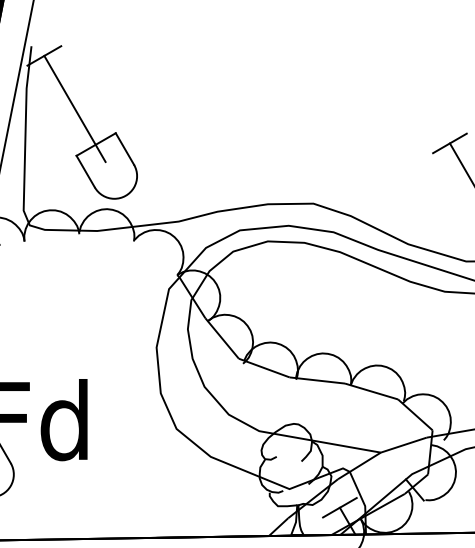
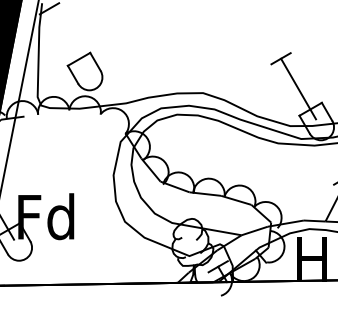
line: (74, 108) -> (66, 38), removed

